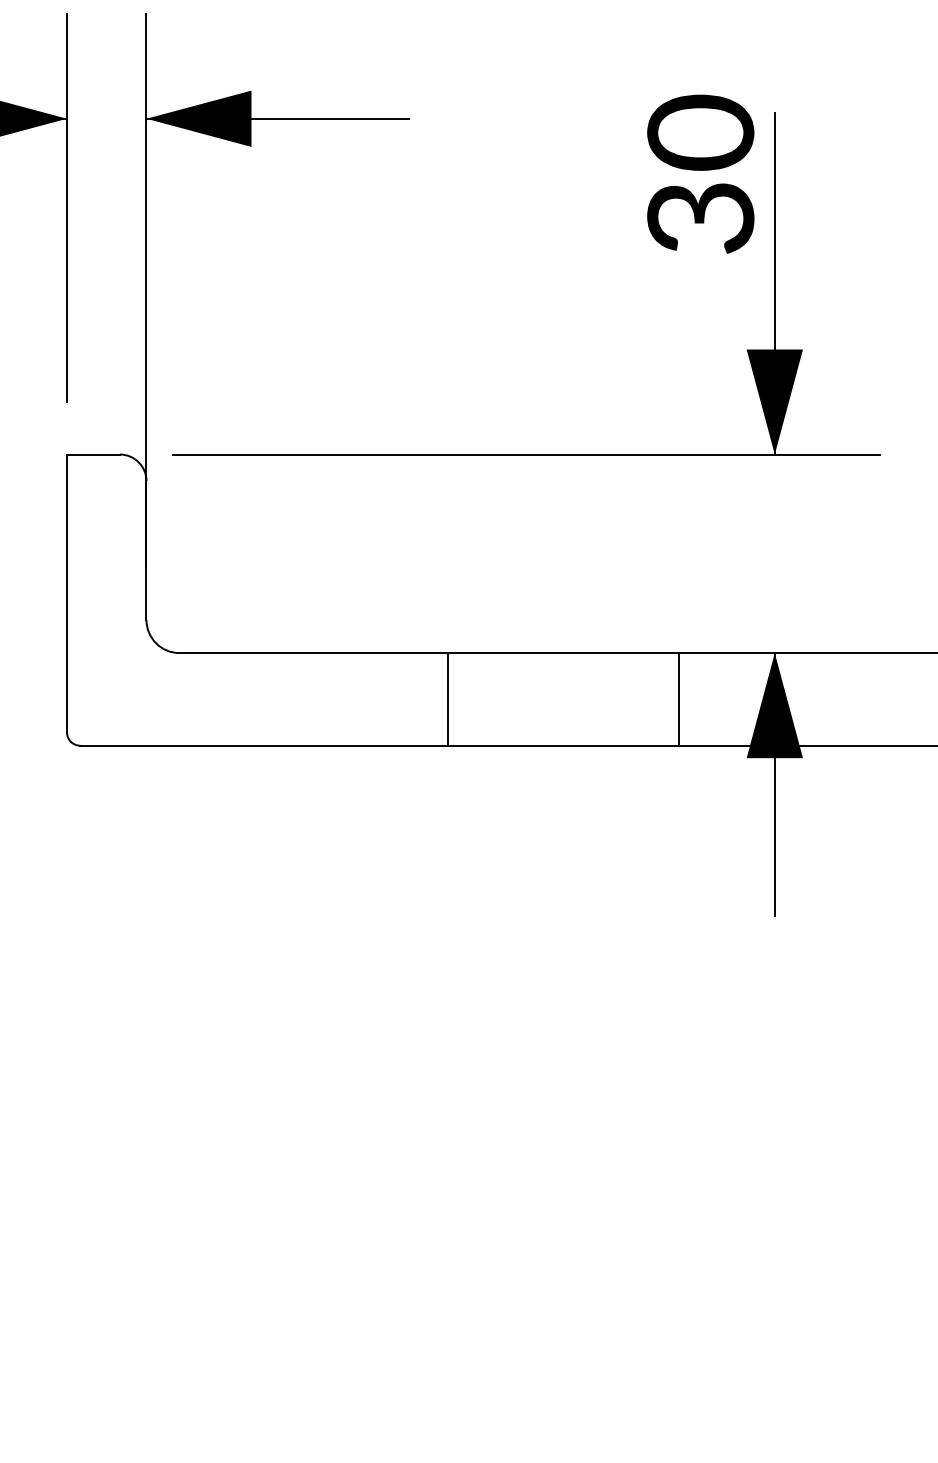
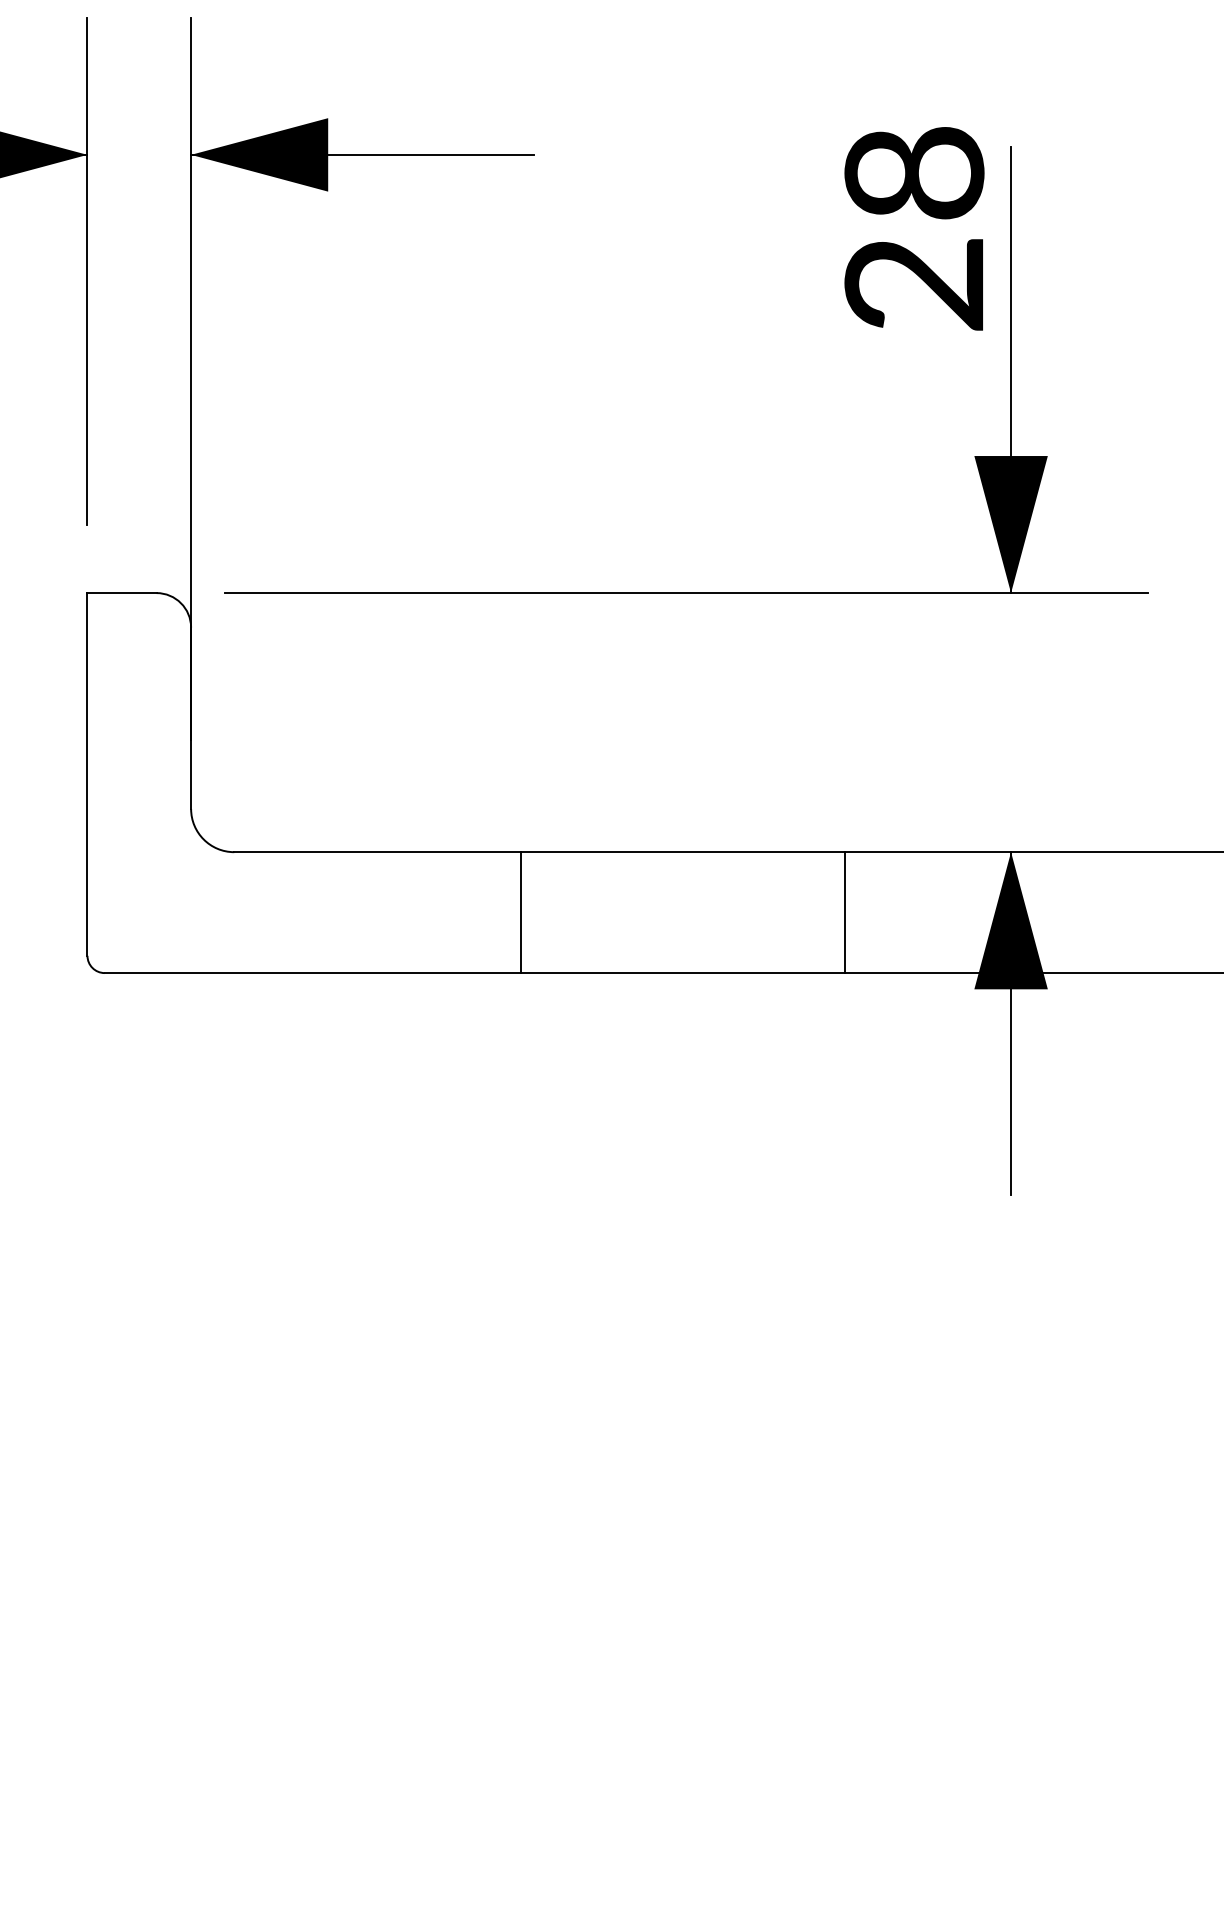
text: (700, 174) -> (914, 227), 30 -> 28
line: (447, 699) -> (521, 912), moved
line: (679, 699) -> (845, 912), moved

